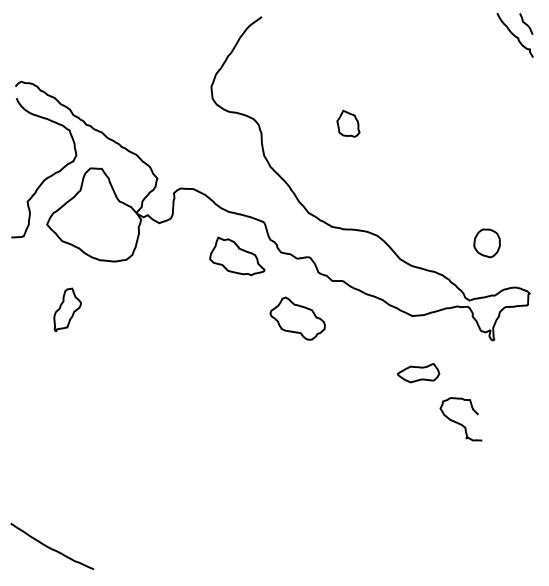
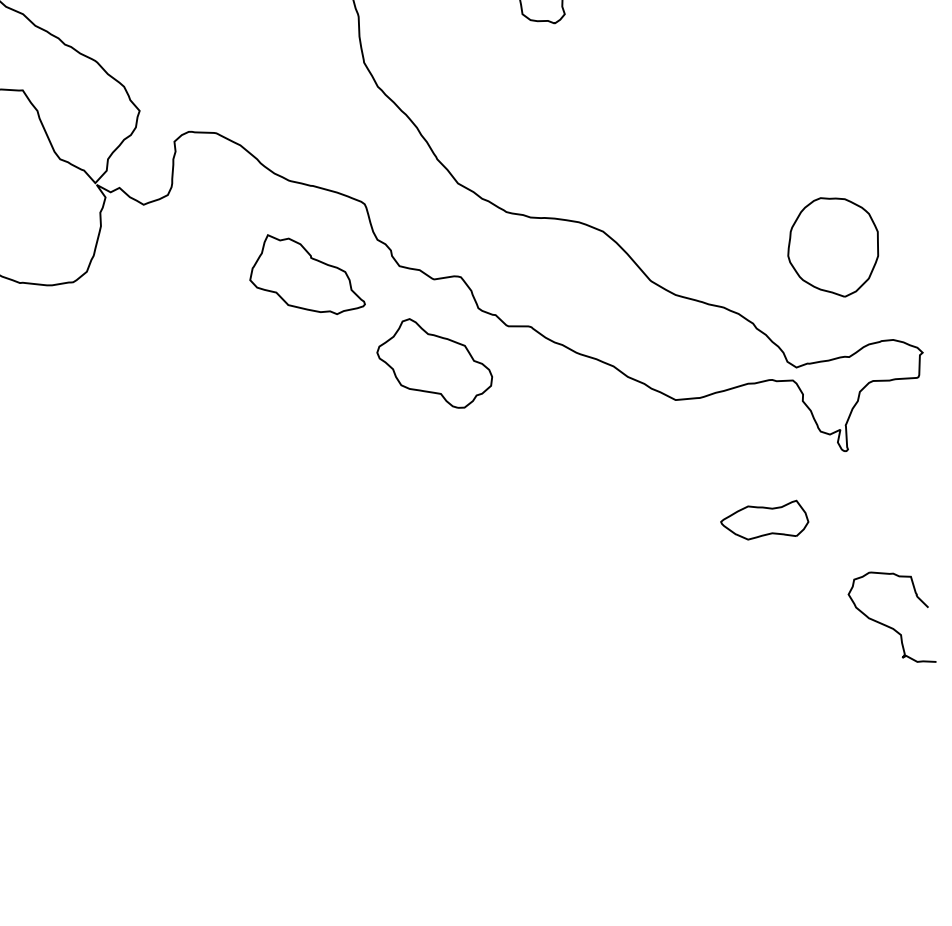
part: (486, 243) -> (831, 247), size x1.67
part: (297, 318) -> (434, 363), moved
part: (418, 373) -> (764, 520), moved
curve: (459, 422) -> (888, 623), moved

